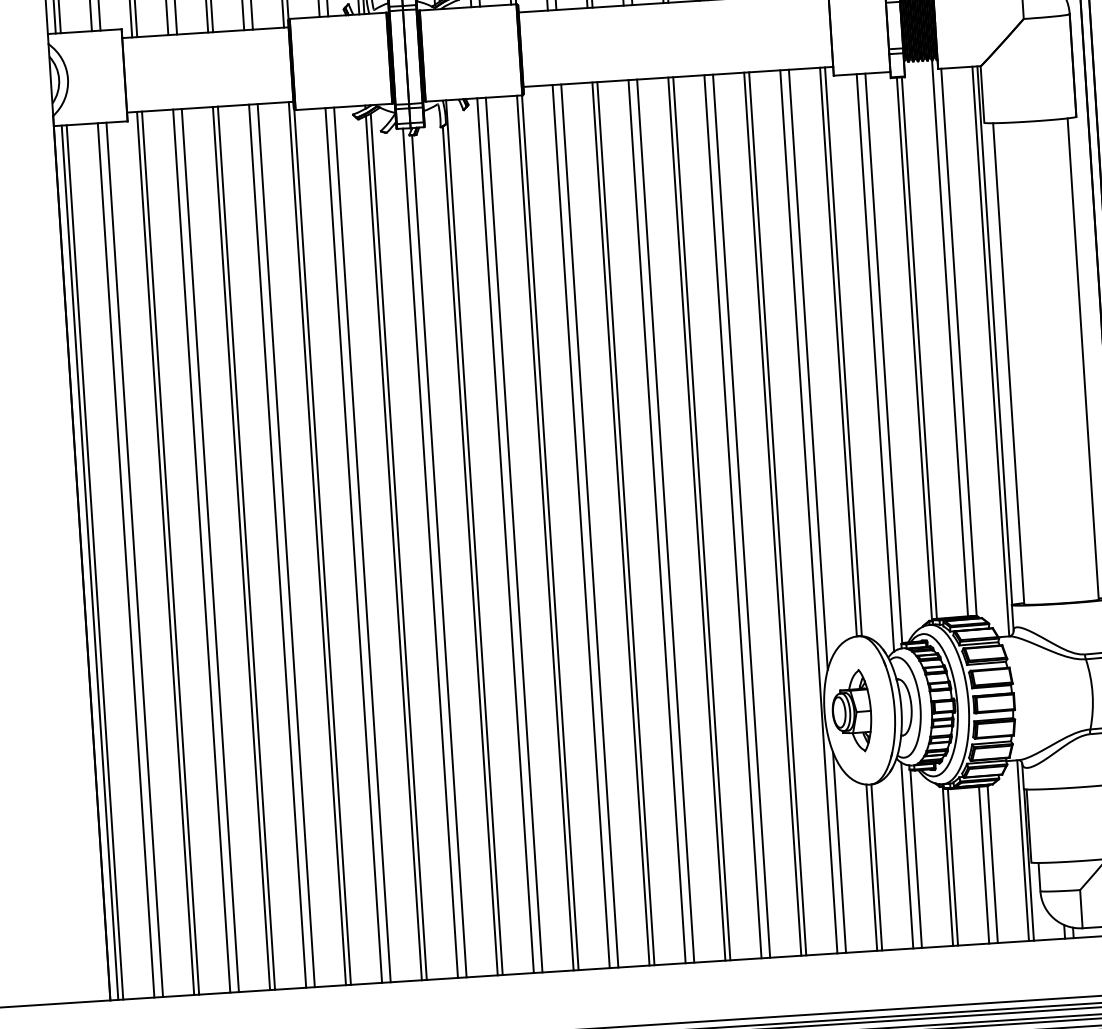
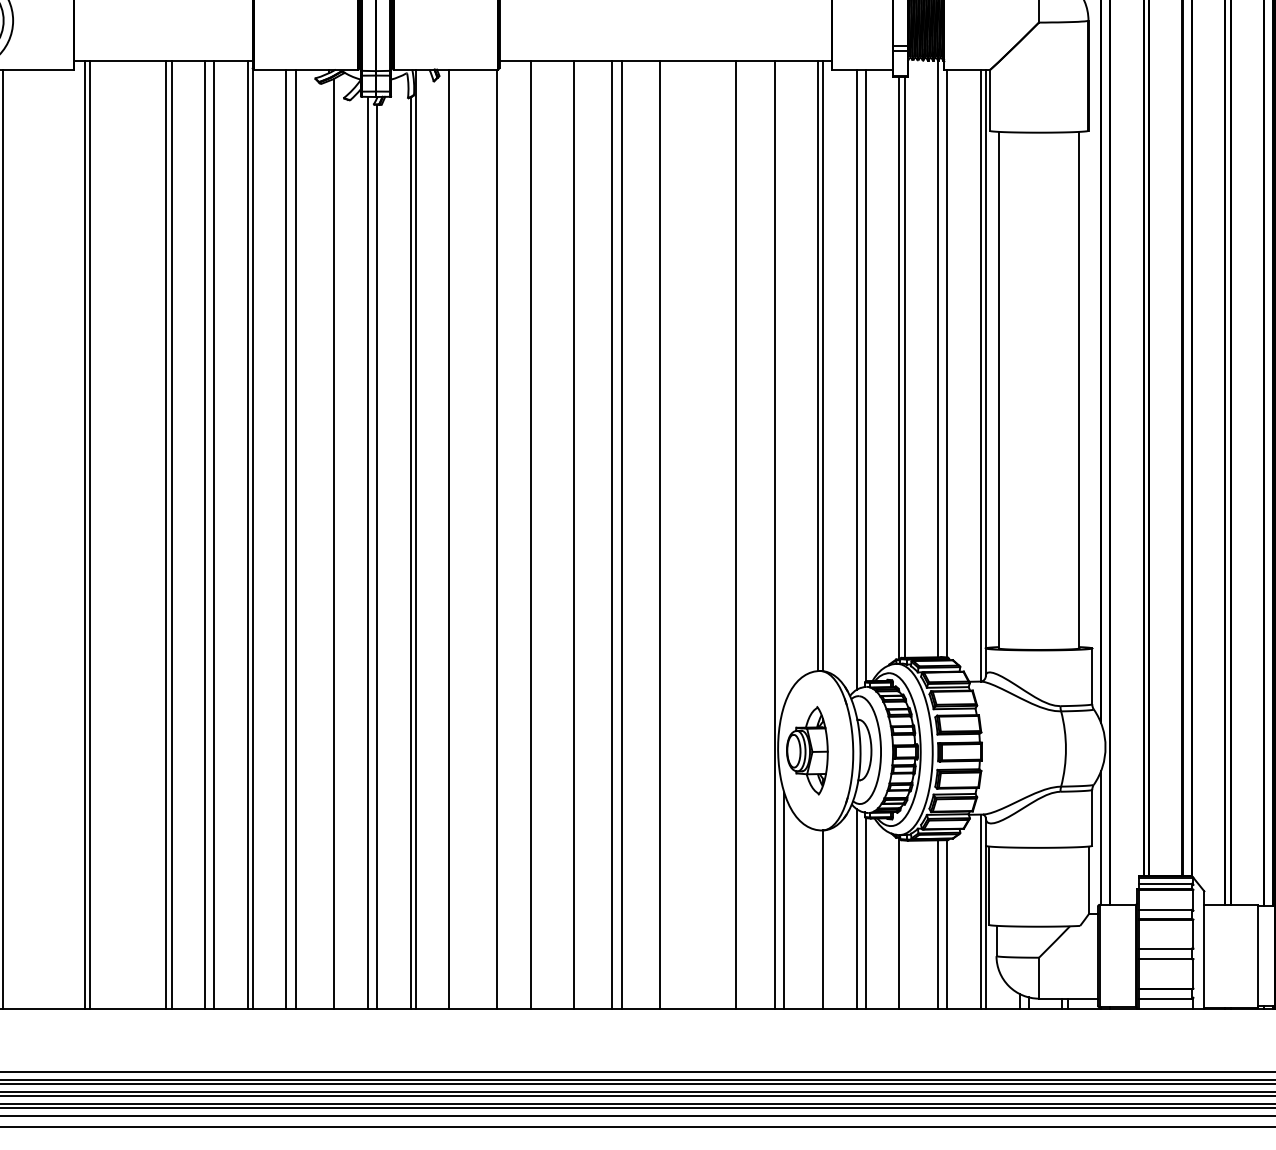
line: (808, 369) -> (784, 382), removed
line: (777, 513) -> (741, 534), removed
line: (732, 516) -> (693, 534), removed
line: (741, 516) -> (702, 534), removed
line: (696, 519) -> (654, 534), removed
line: (625, 523) -> (578, 534), removed
line: (590, 525) -> (540, 534), removed
line: (545, 532) -> (492, 538), removed
line: (514, 534) -> (458, 538), removed
line: (394, 547) -> (329, 544), removed
line: (210, 550) -> (132, 534), removed
line: (201, 551) -> (123, 534), removed
line: (134, 559) -> (51, 539), removed
line: (126, 560) -> (42, 539), removed
line: (94, 562) -> (8, 539), removed
line: (871, 867) -> (817, 919), removed
line: (952, 867) -> (904, 924), removed

